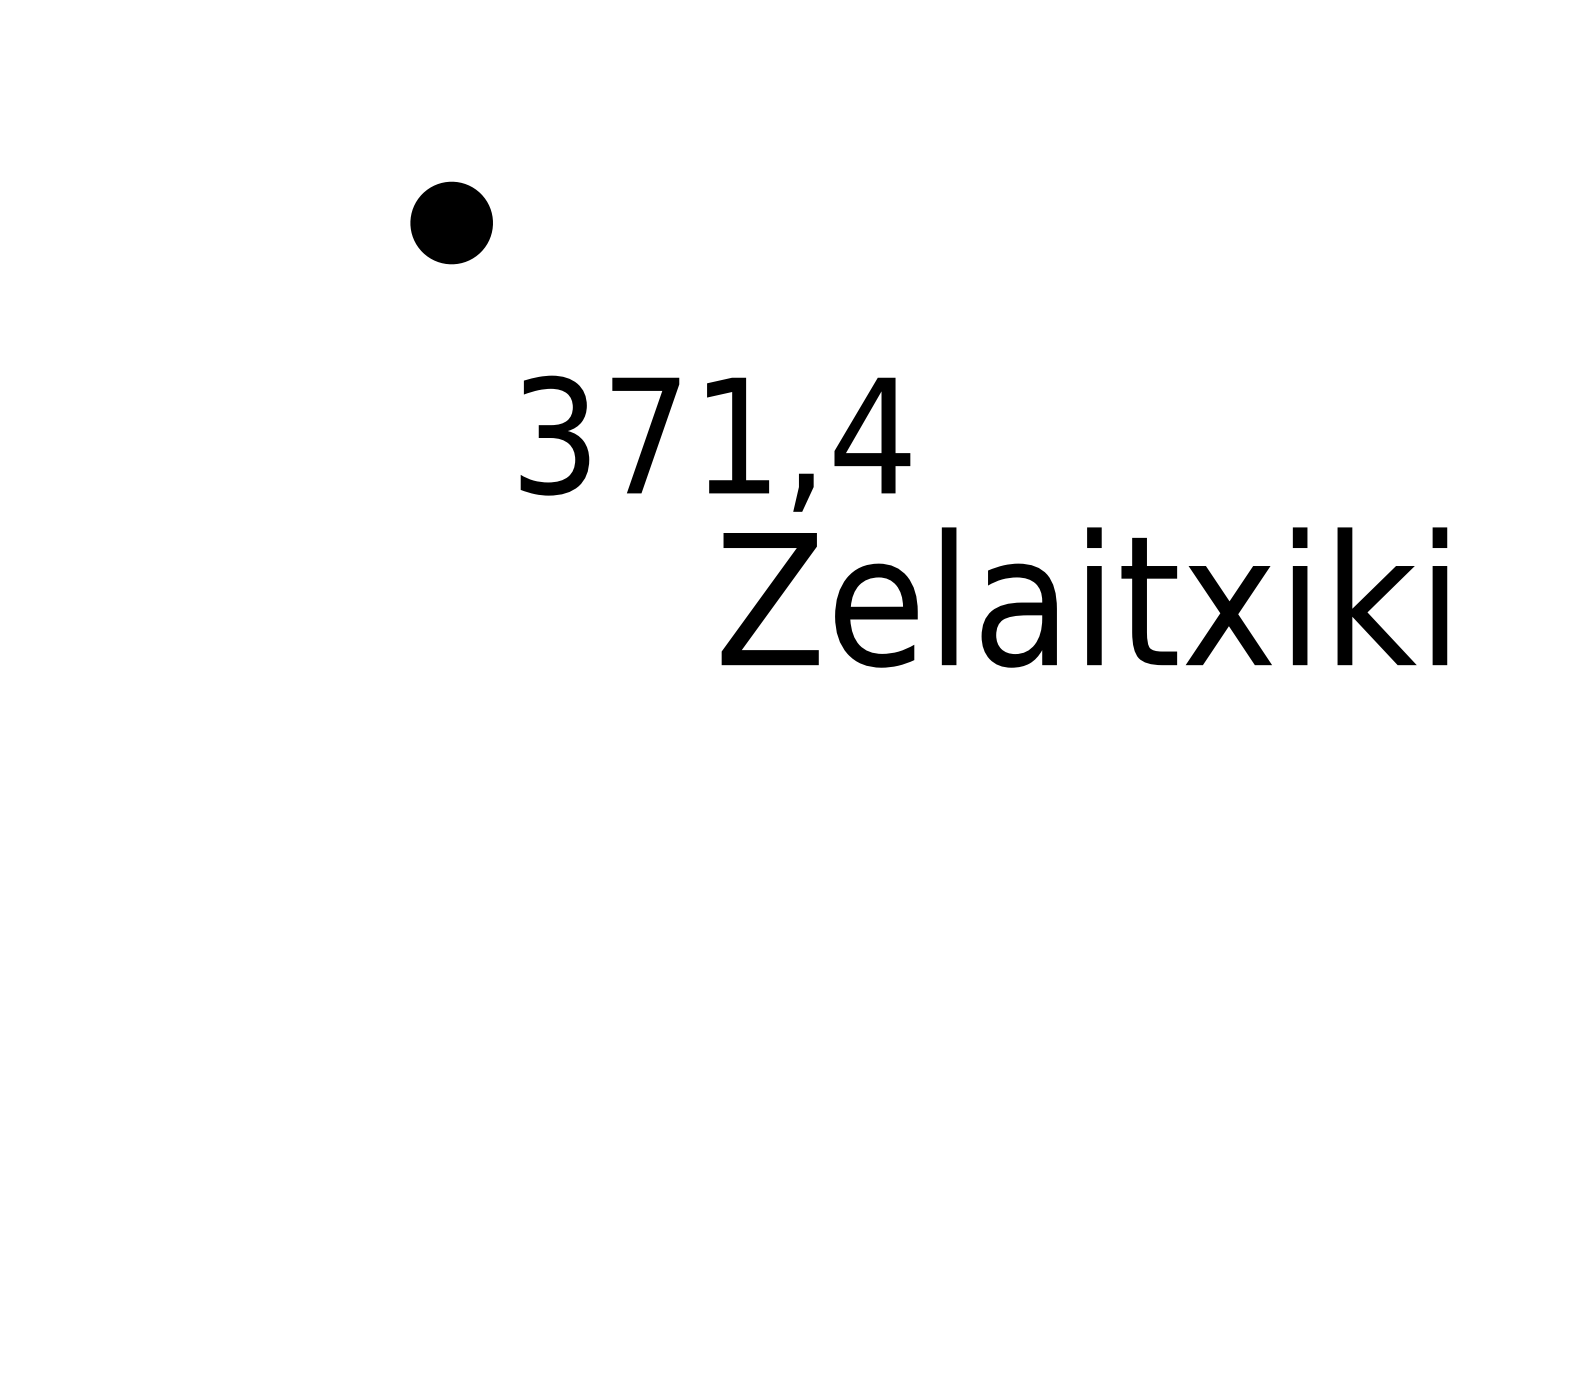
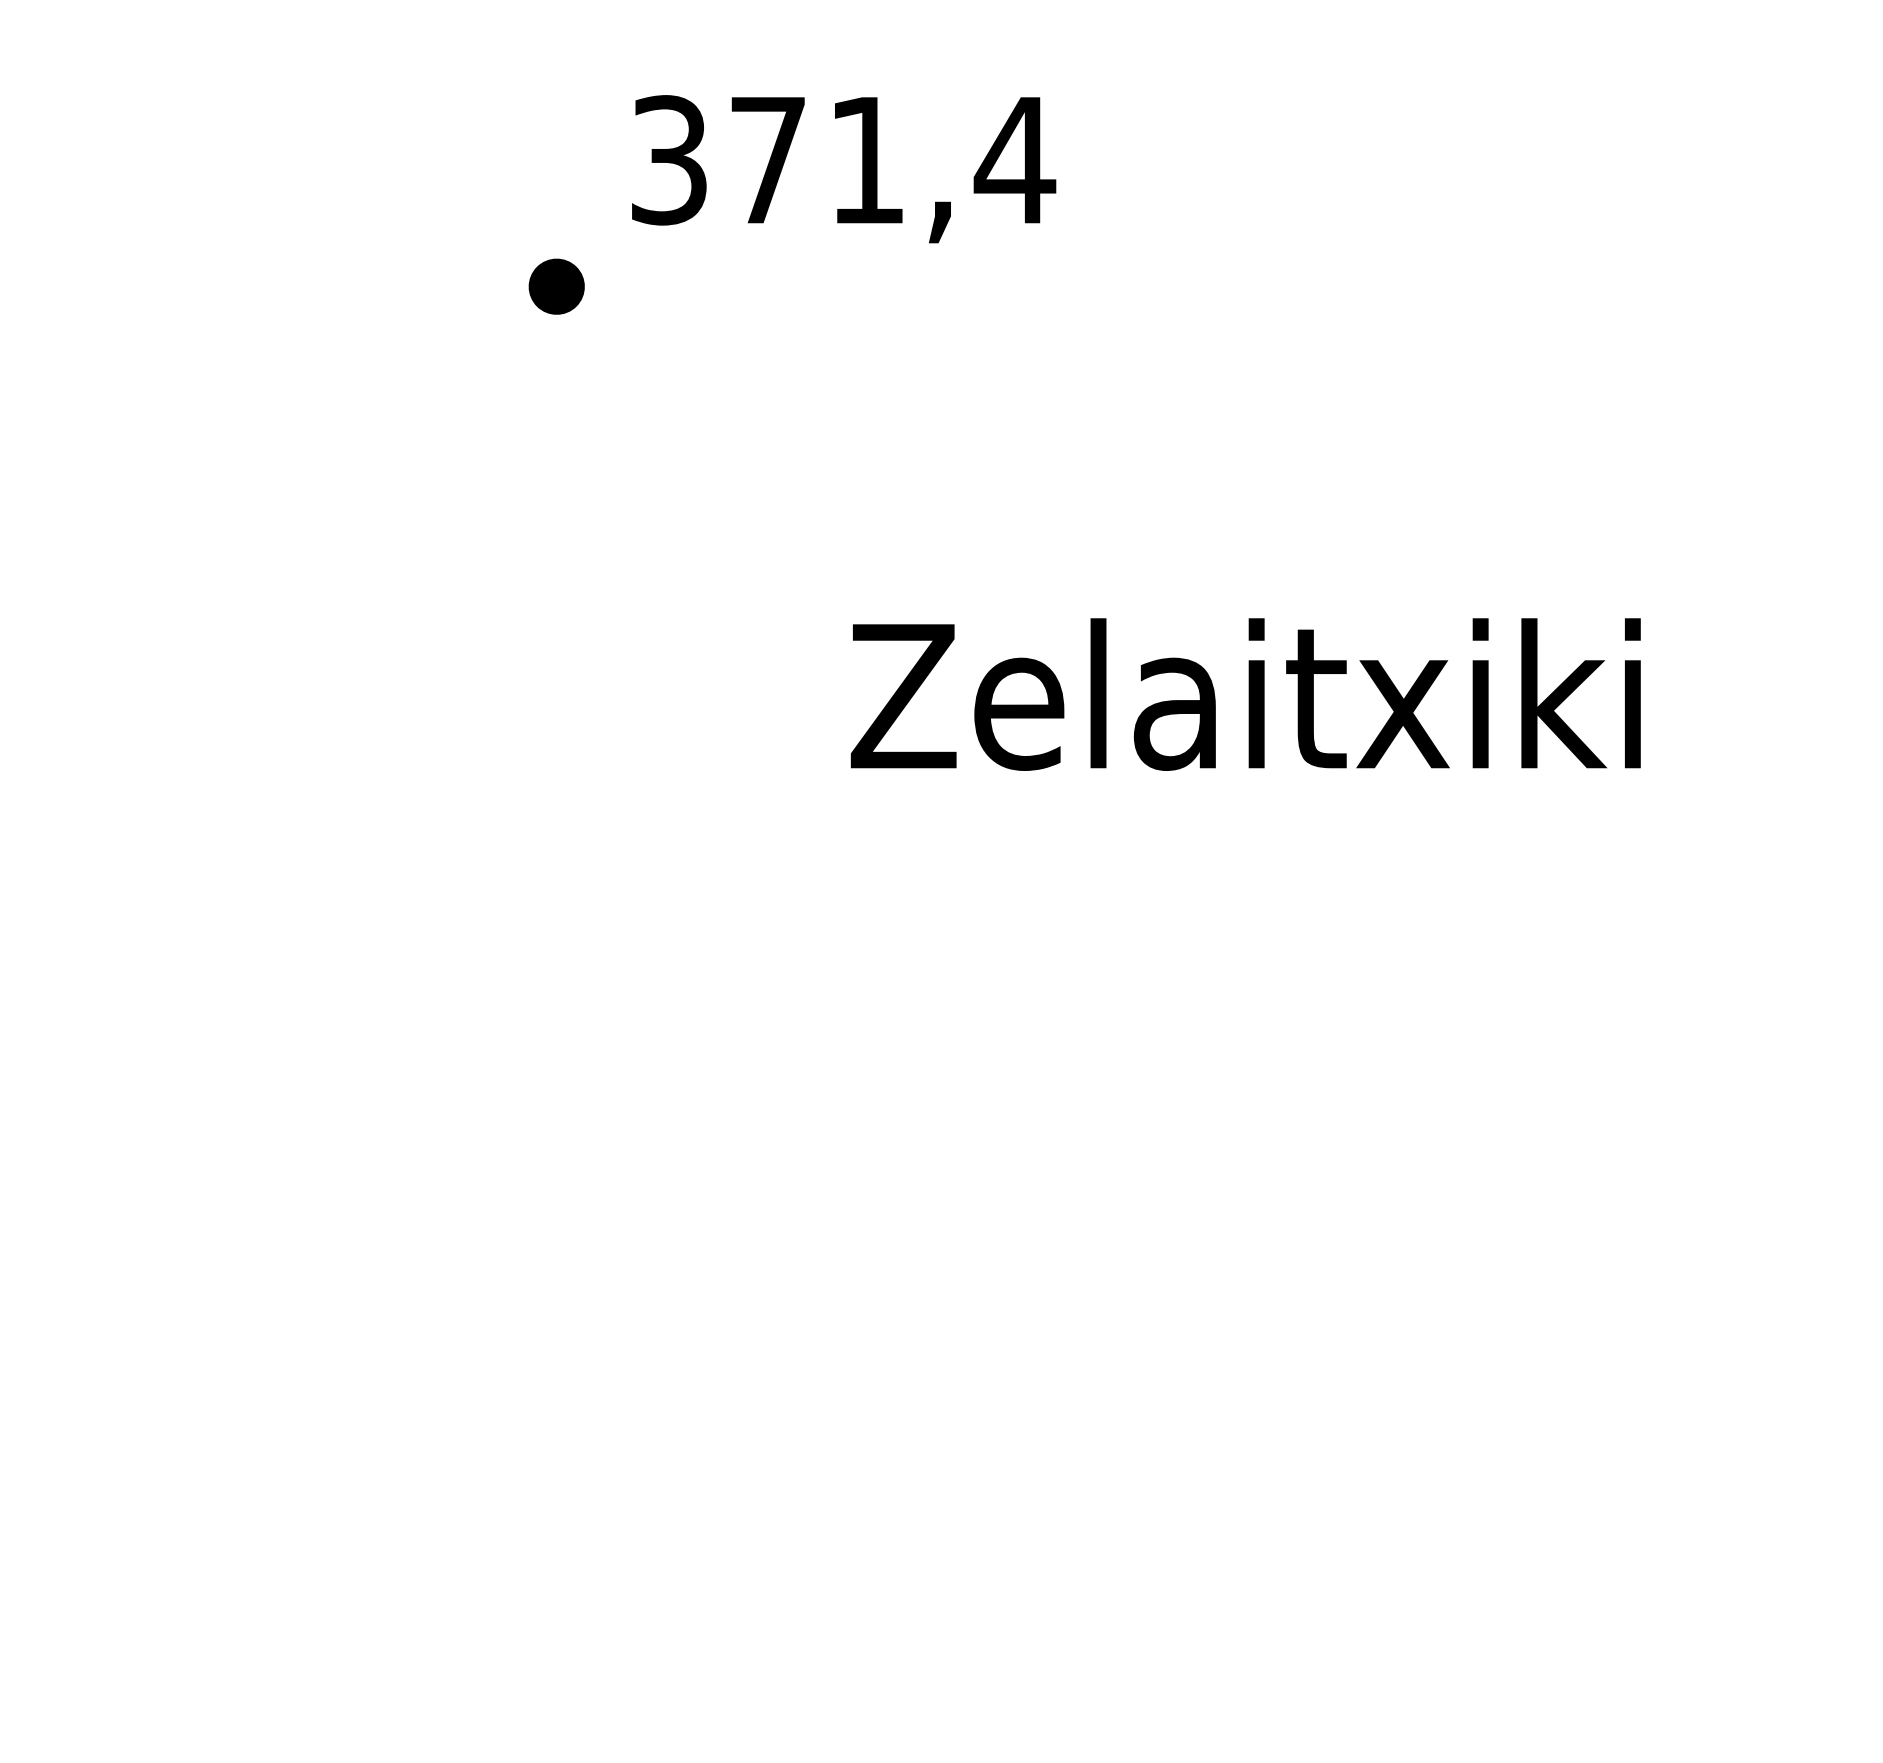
part: (451, 222) -> (556, 286), size x0.62
text: (715, 444) -> (844, 169), moved

